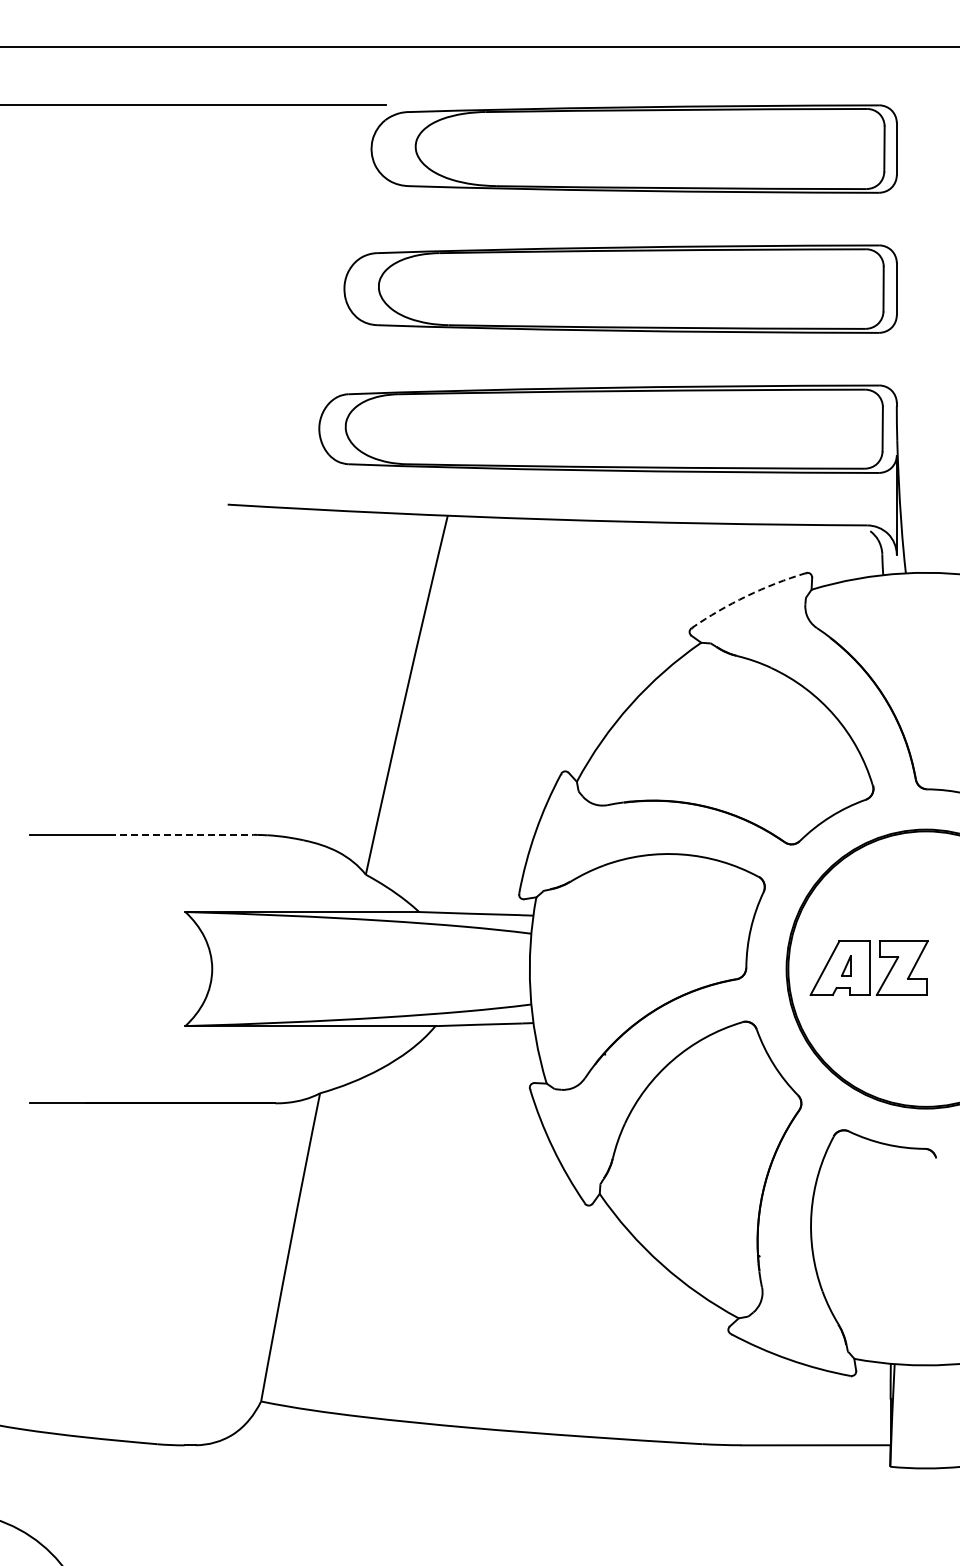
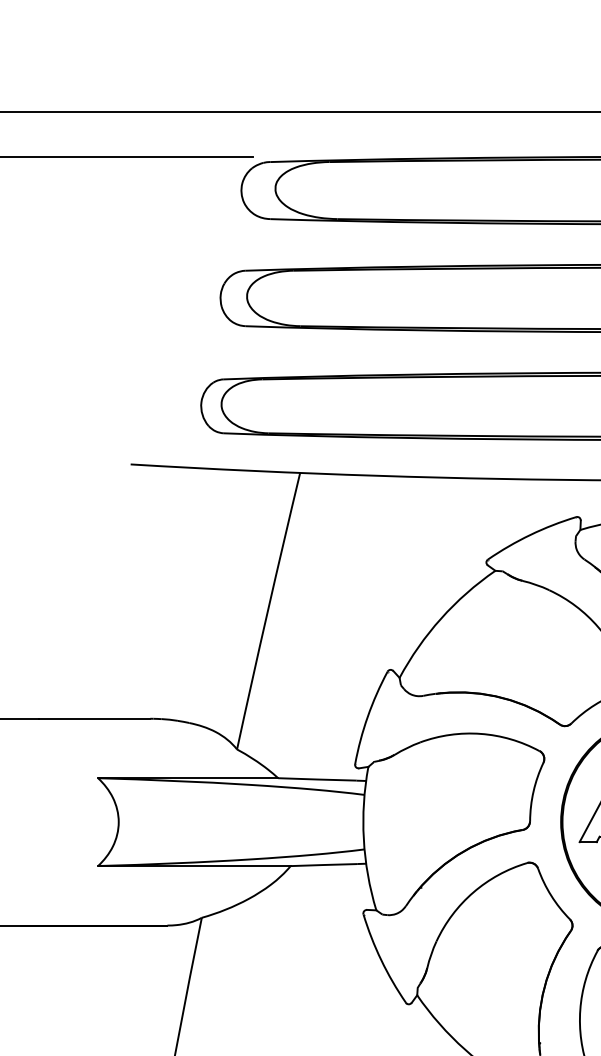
arc: (746, 596) -> (530, 535), dashed -> solid
line: (181, 834) -> (95, 718), dashed -> solid

